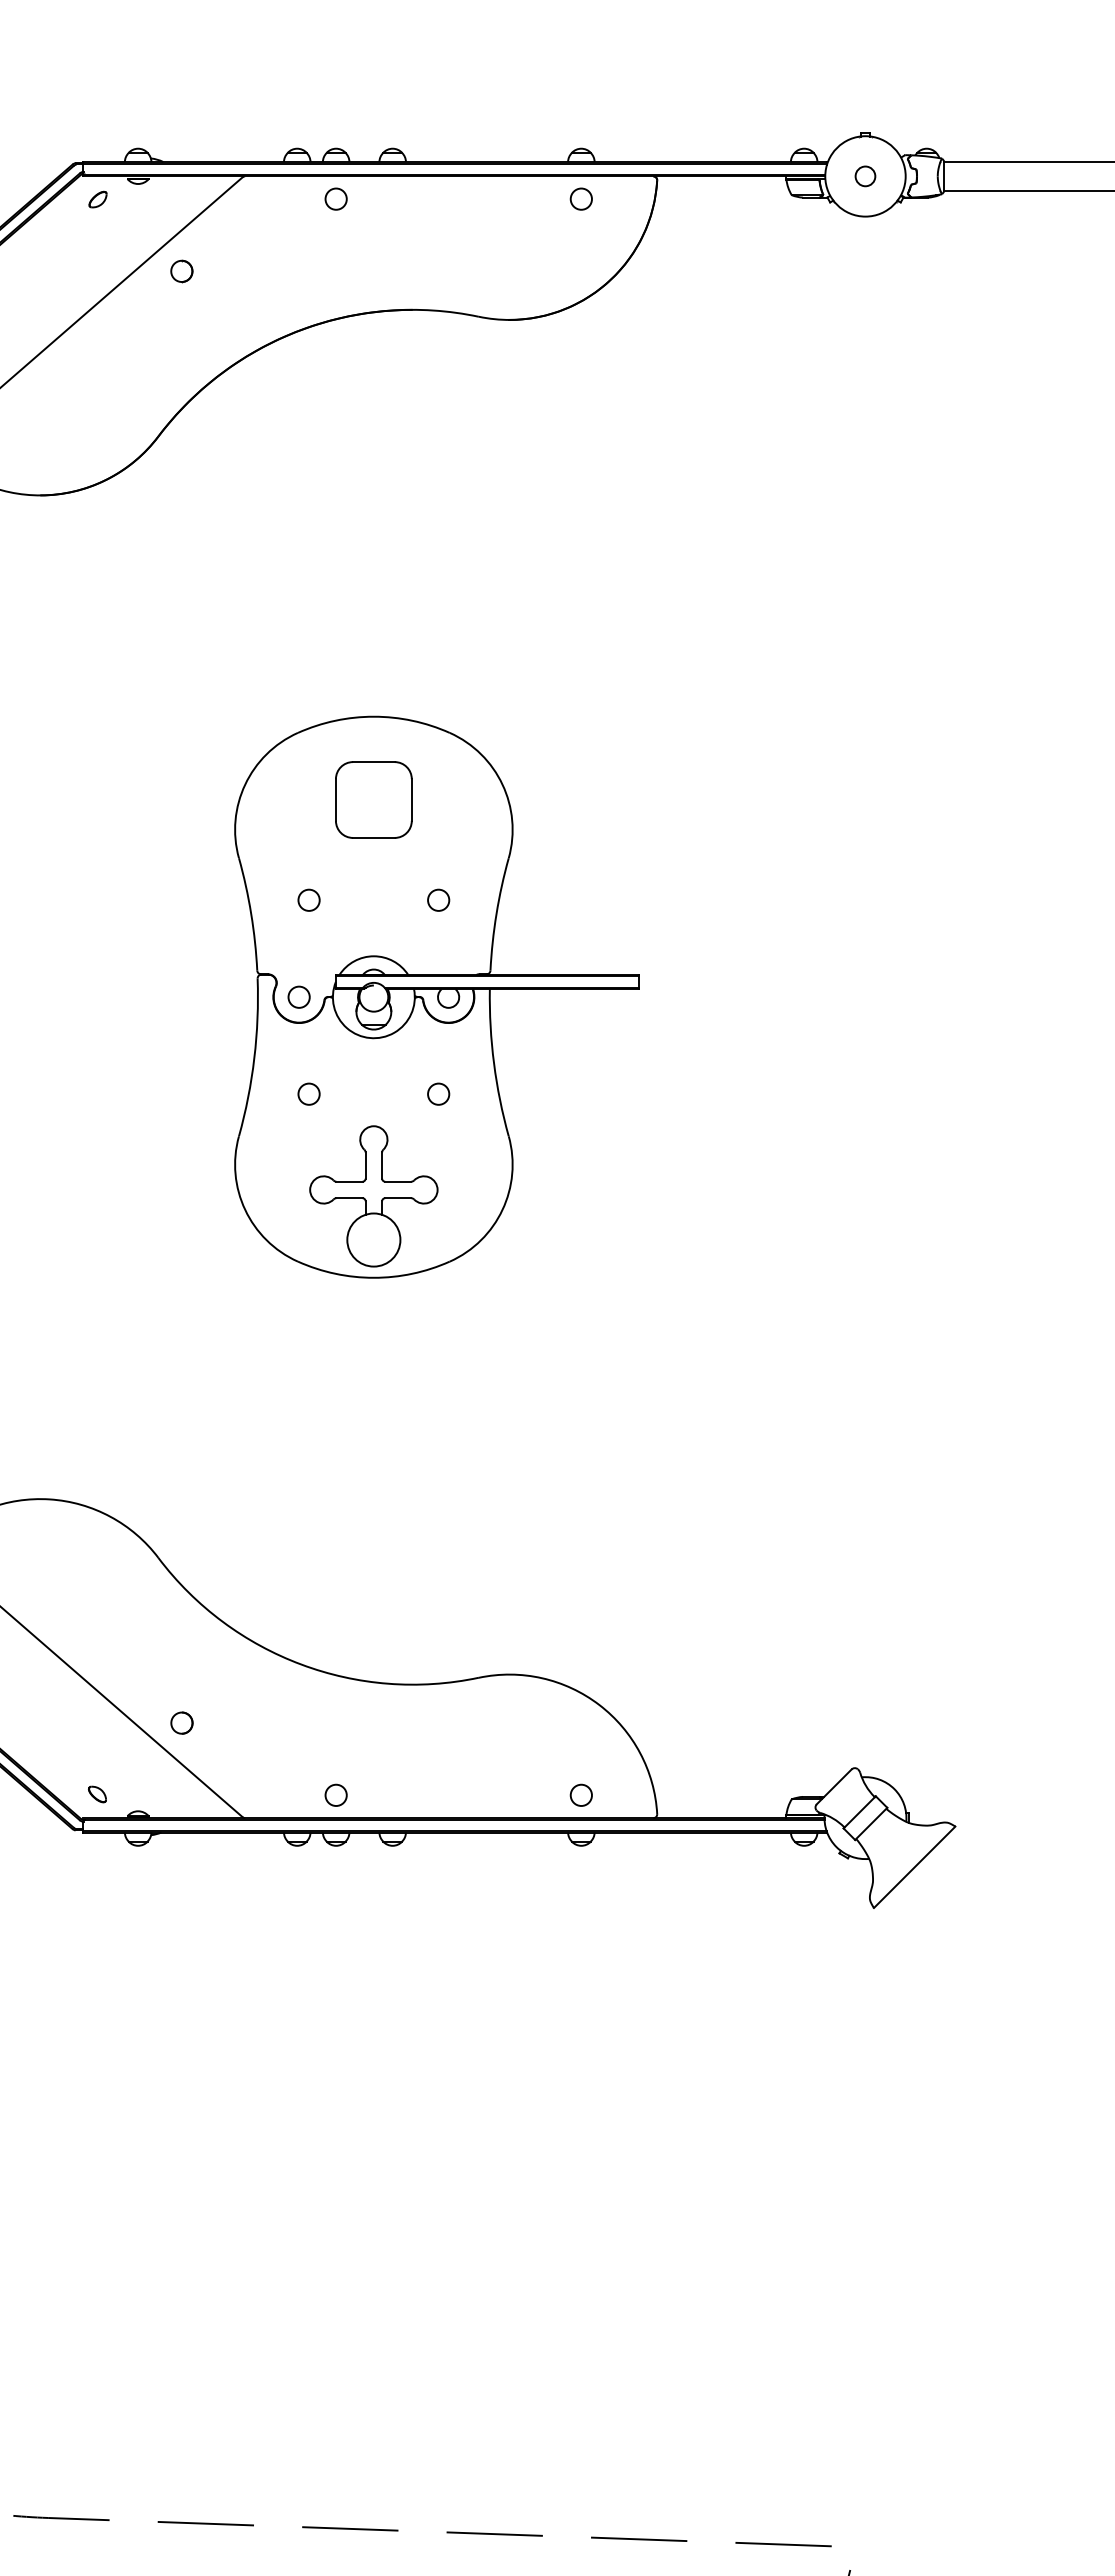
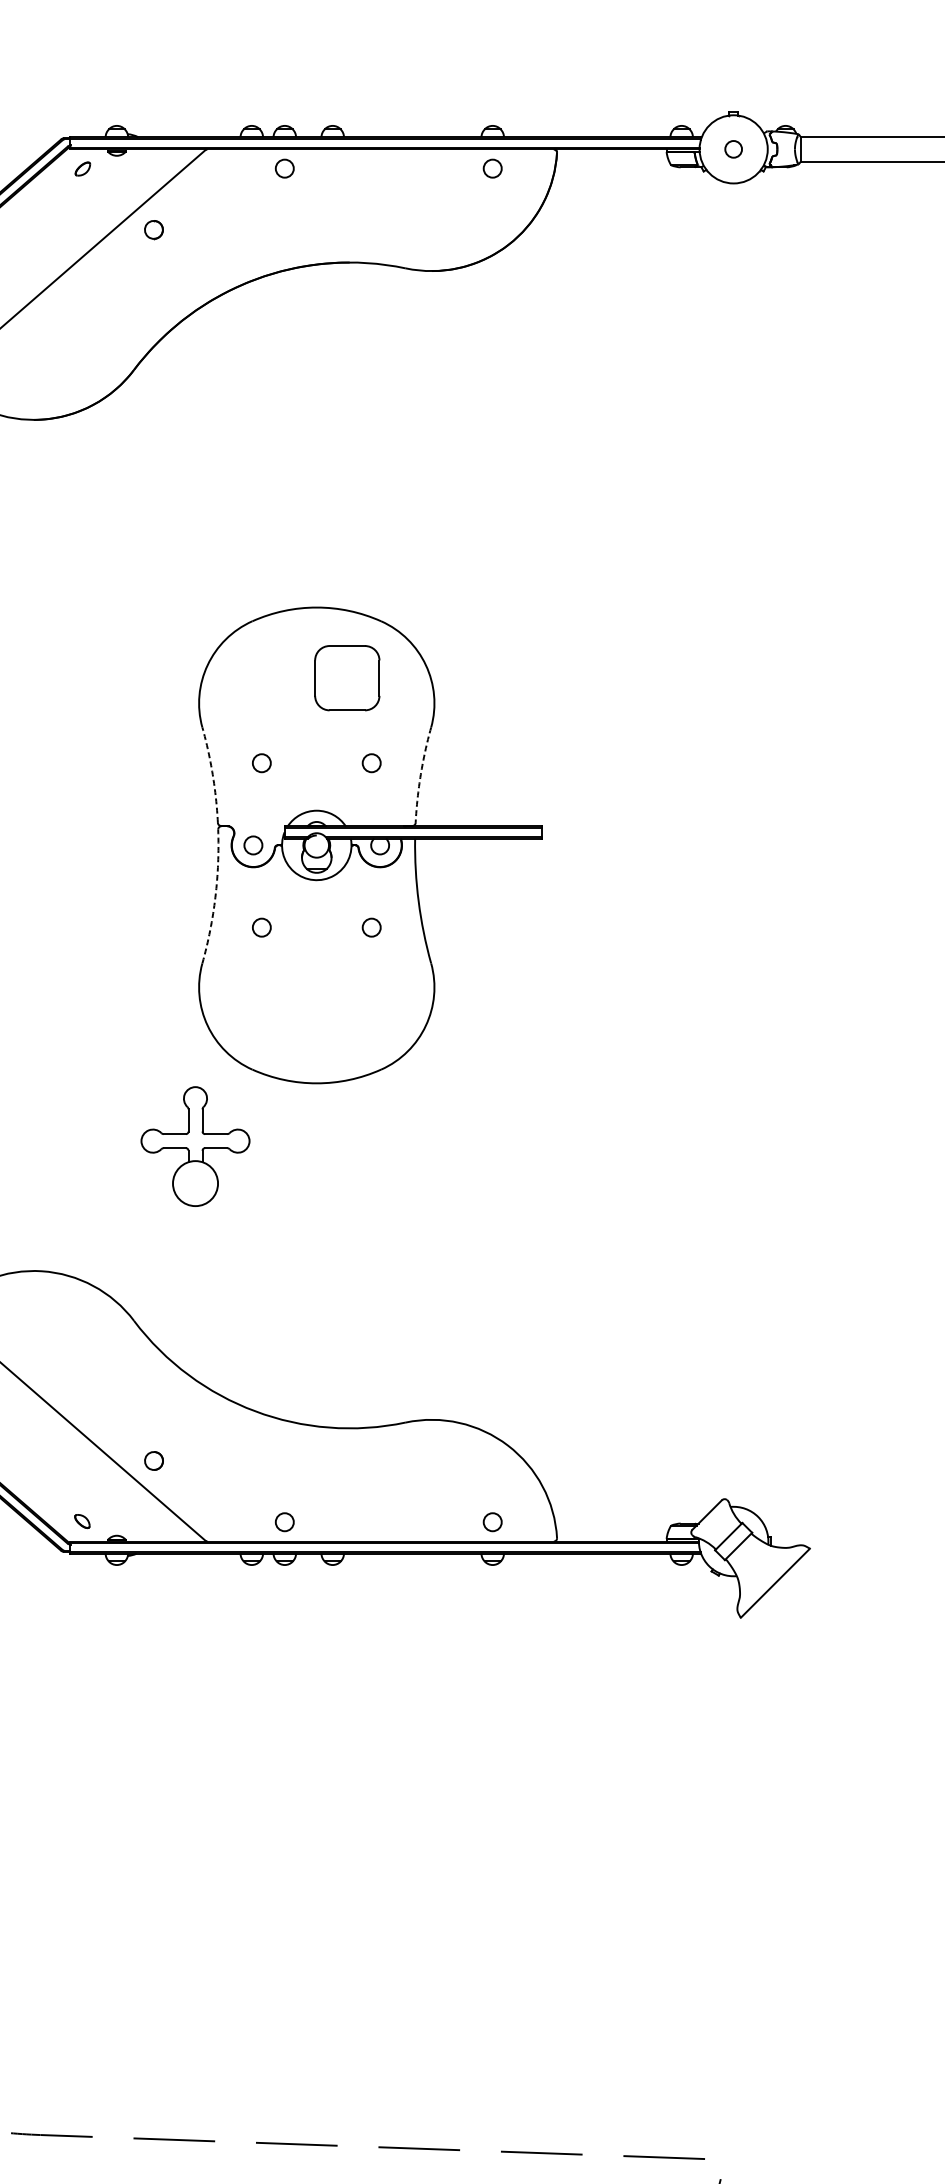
part: (373, 799) -> (346, 677), moved
arc: (251, 913) -> (213, 774), solid -> dashed
arc: (496, 913) -> (420, 774), solid -> dashed
arc: (254, 1058) -> (215, 897), solid -> dashed
part: (373, 1196) -> (195, 1146), moved

